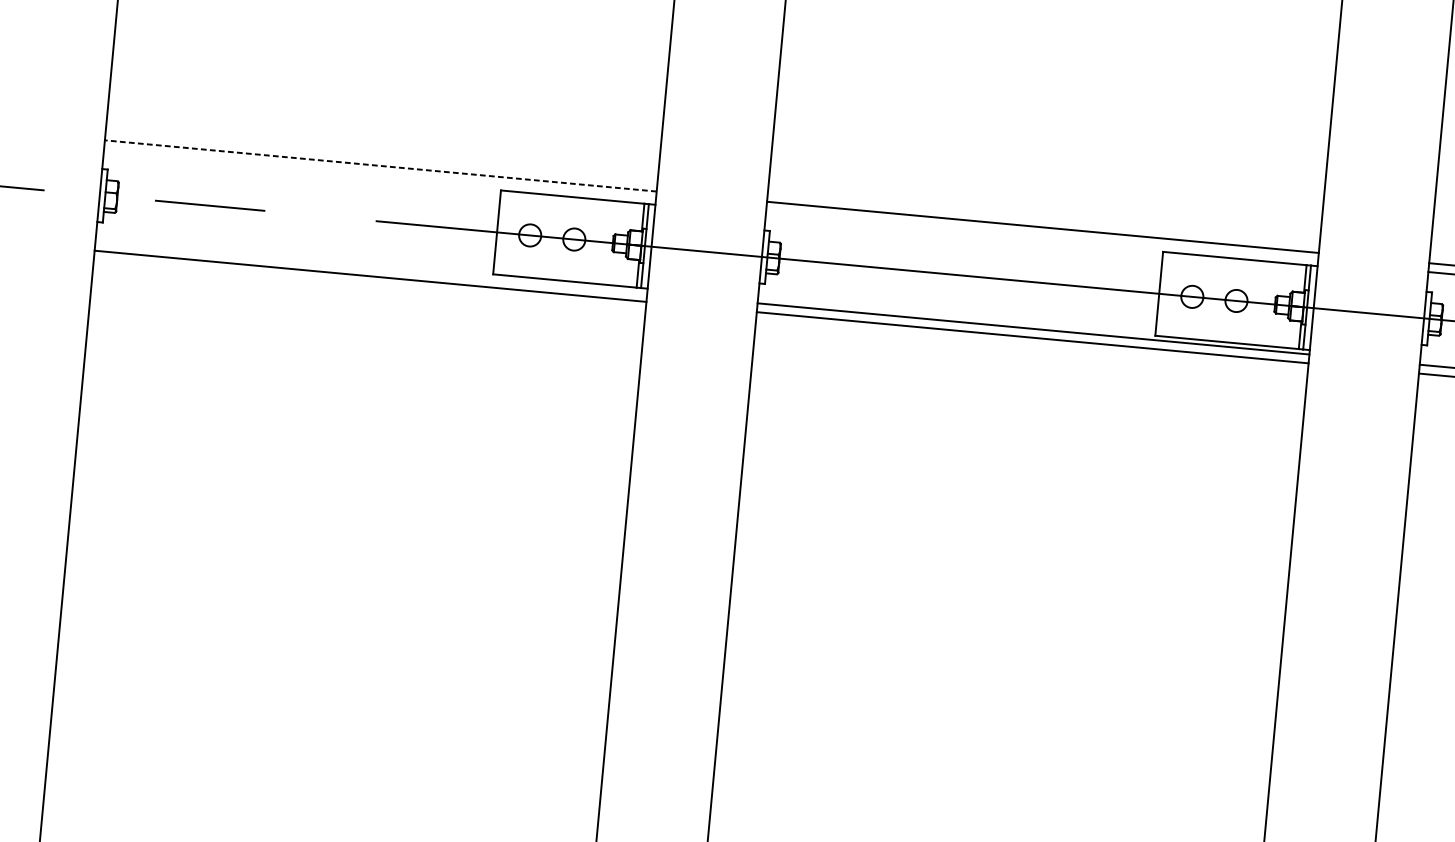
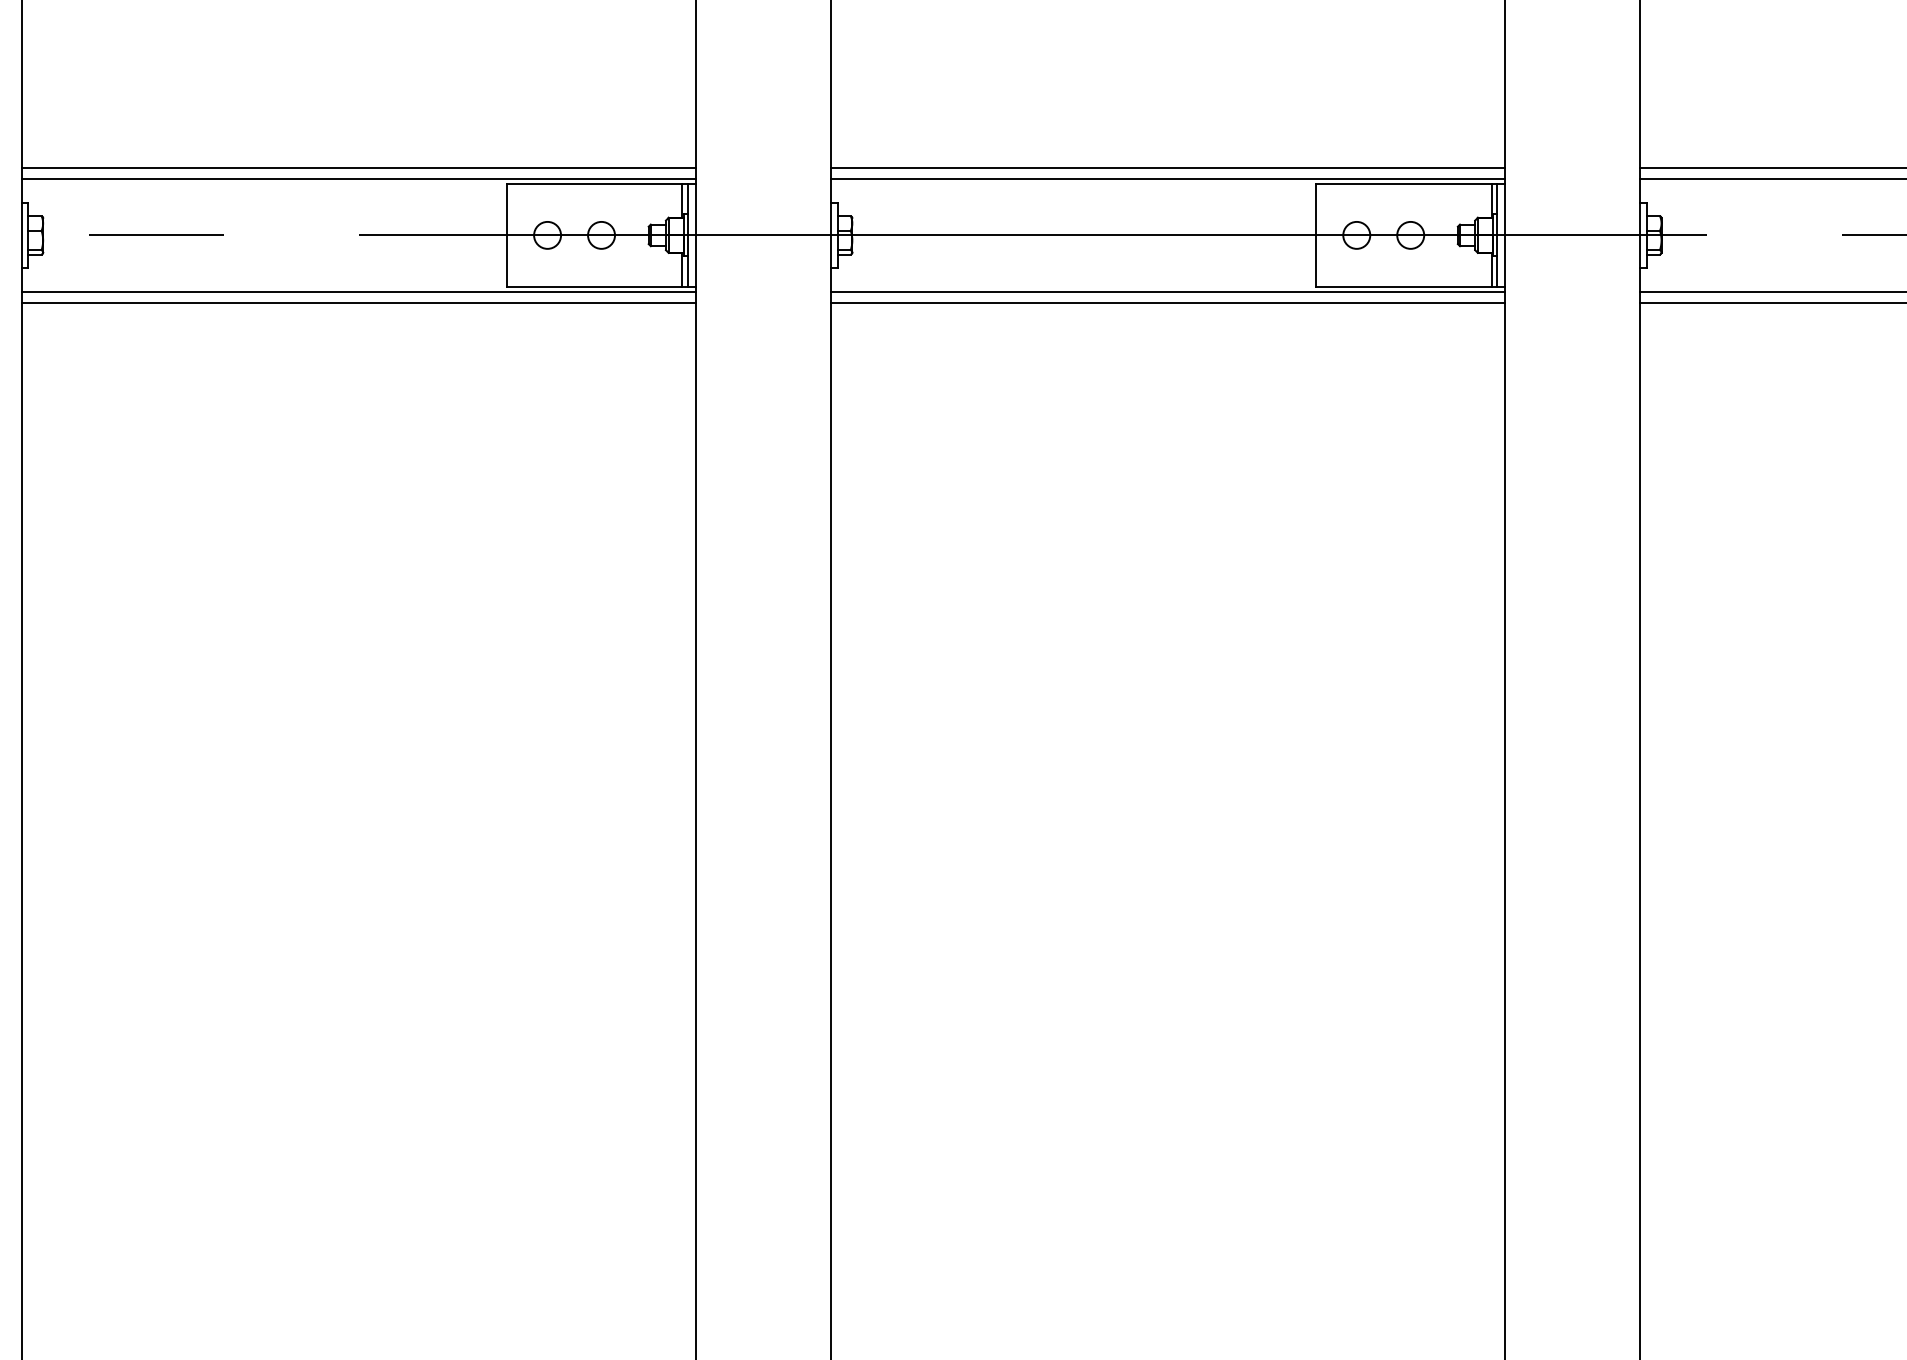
line: (380, 165) -> (358, 167), dashed -> solid
line: (379, 174) -> (358, 178), added
line: (1041, 235) -> (1167, 178), added
line: (371, 267) -> (358, 292), added

